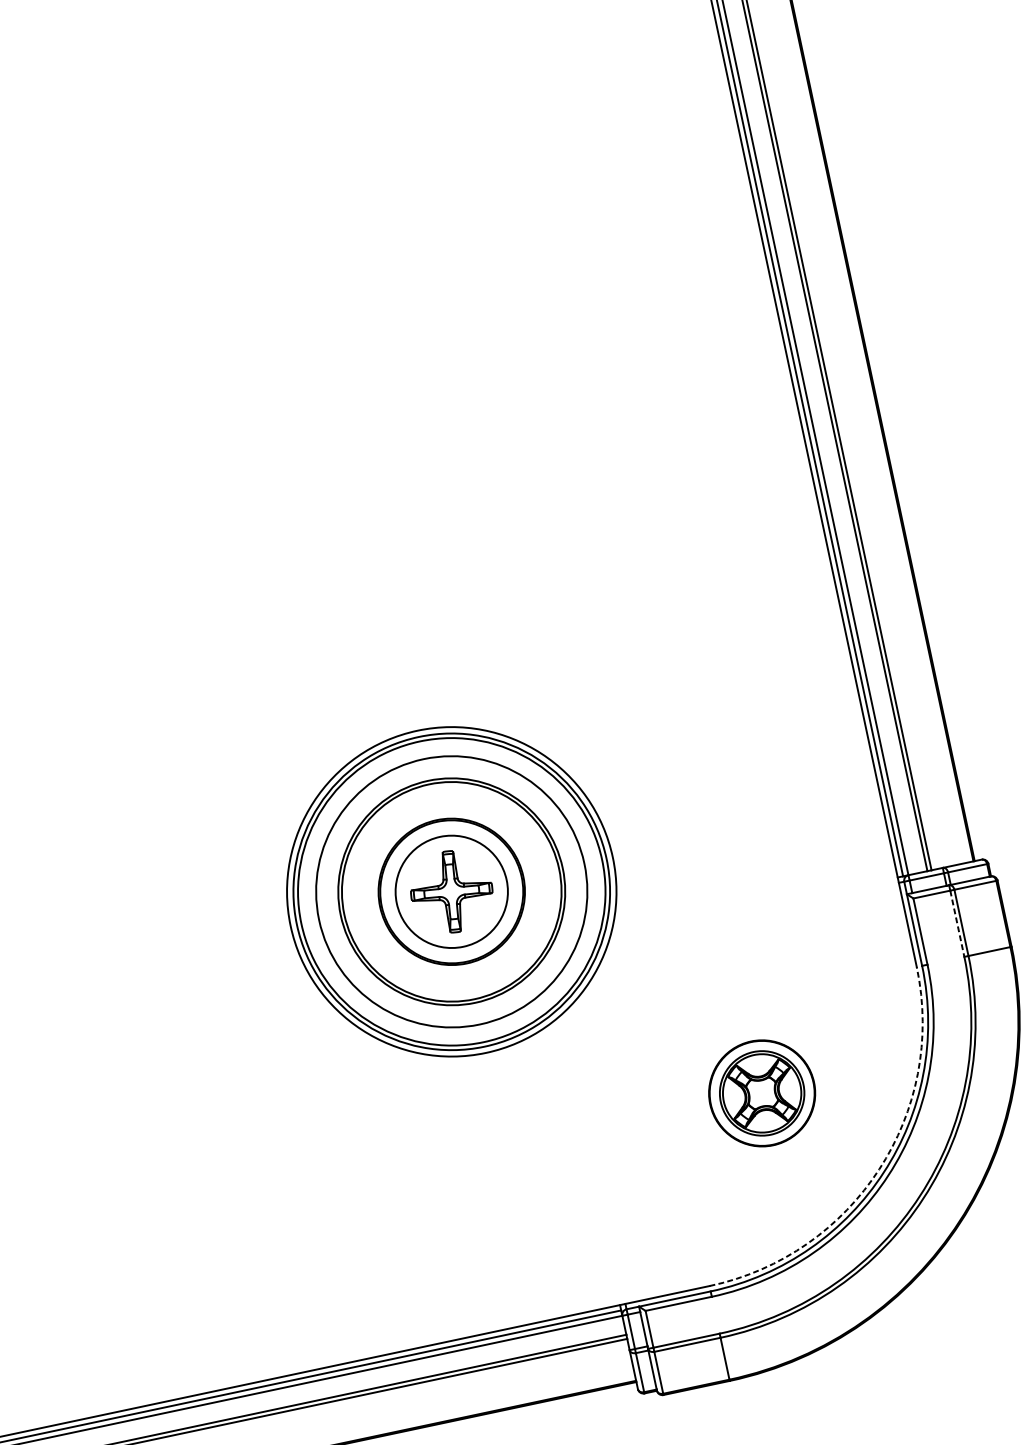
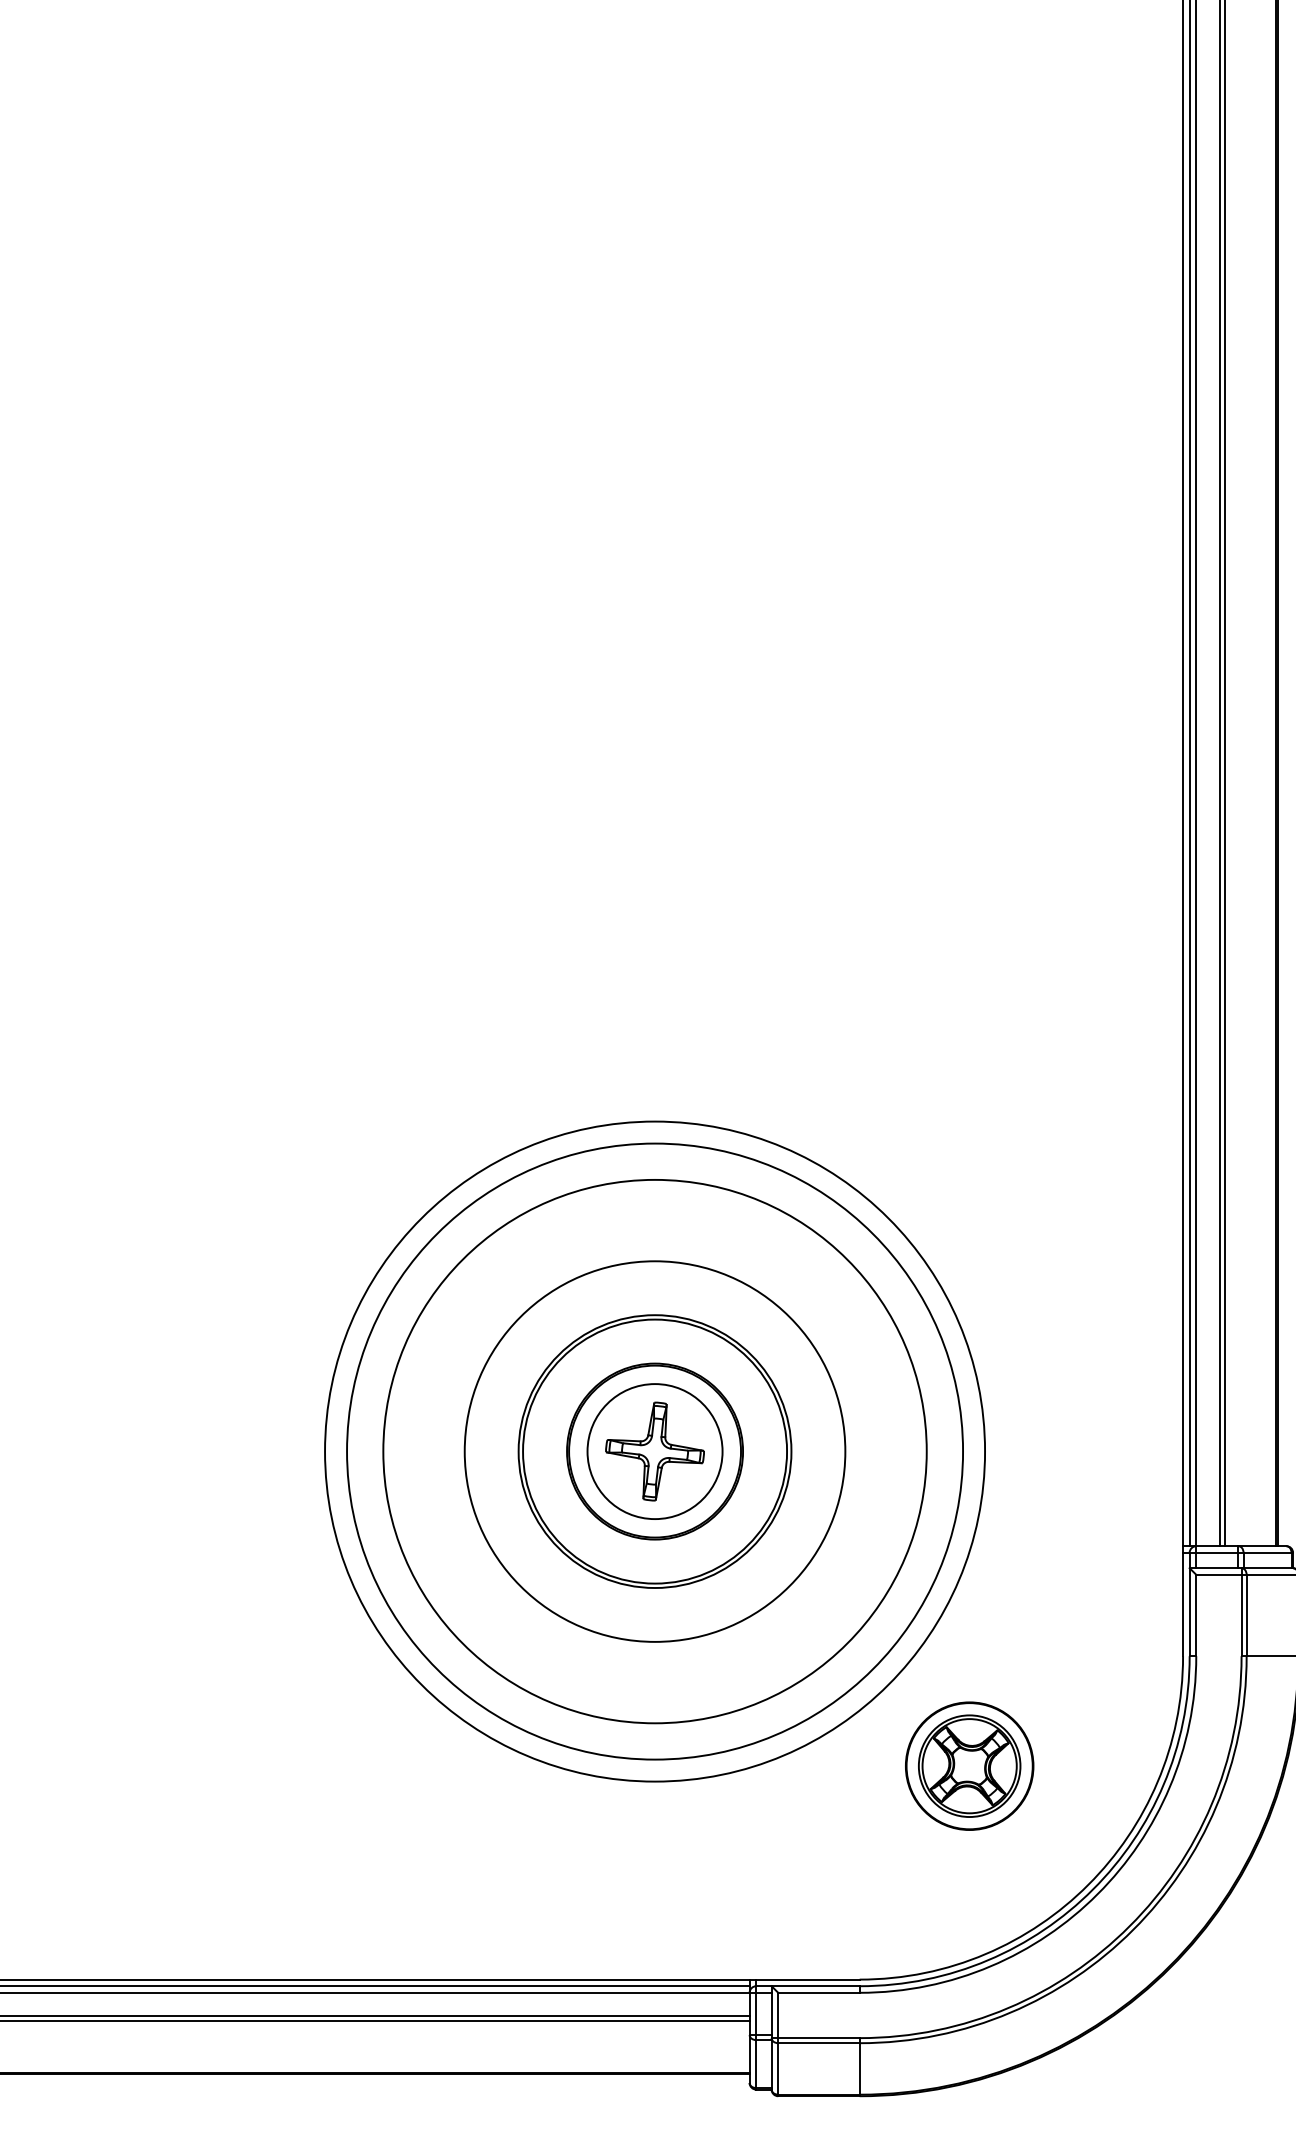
circle: (451, 891) -> (654, 1451), size x1.67
circle: (452, 891) -> (655, 1451), size x1.67
circle: (452, 891) -> (655, 1451), size x1.67
line: (957, 923) -> (1241, 1615), dashed -> solid
arc: (879, 1169) -> (1088, 1884), dashed -> solid

